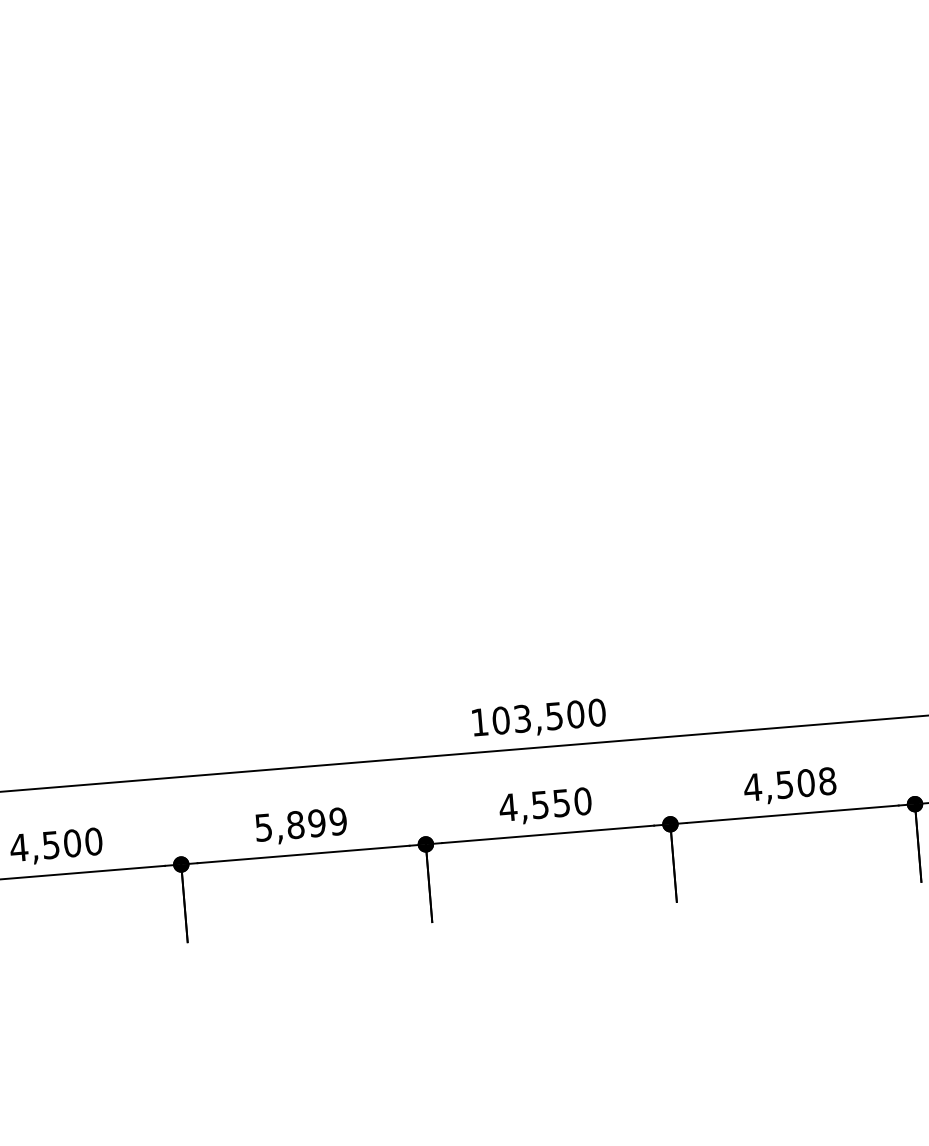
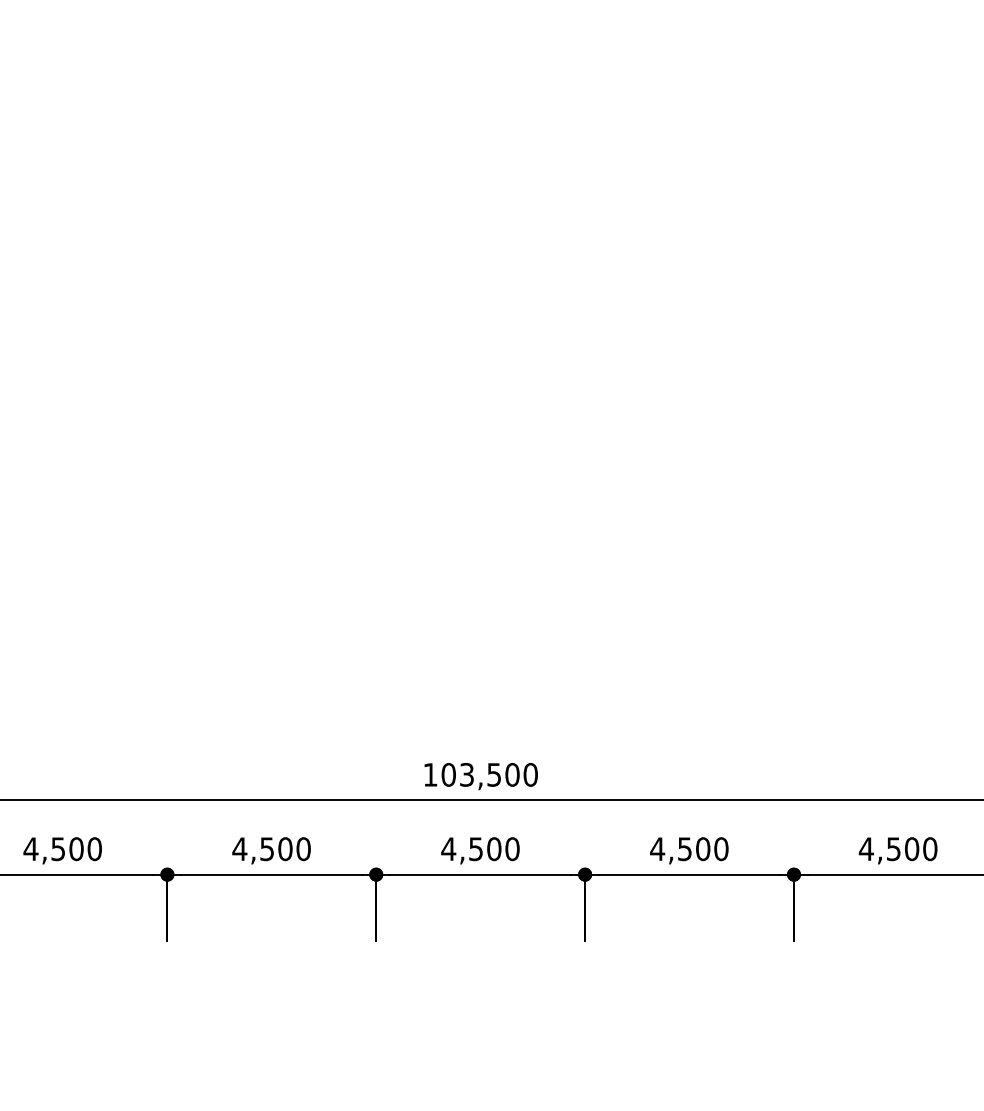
text: (827, 780) -> (721, 848), 4,508 -> 4,500
text: (561, 803) -> (494, 849), 4,550 -> 4,500
text: (300, 825) -> (271, 849), 5,899 -> 4,500

